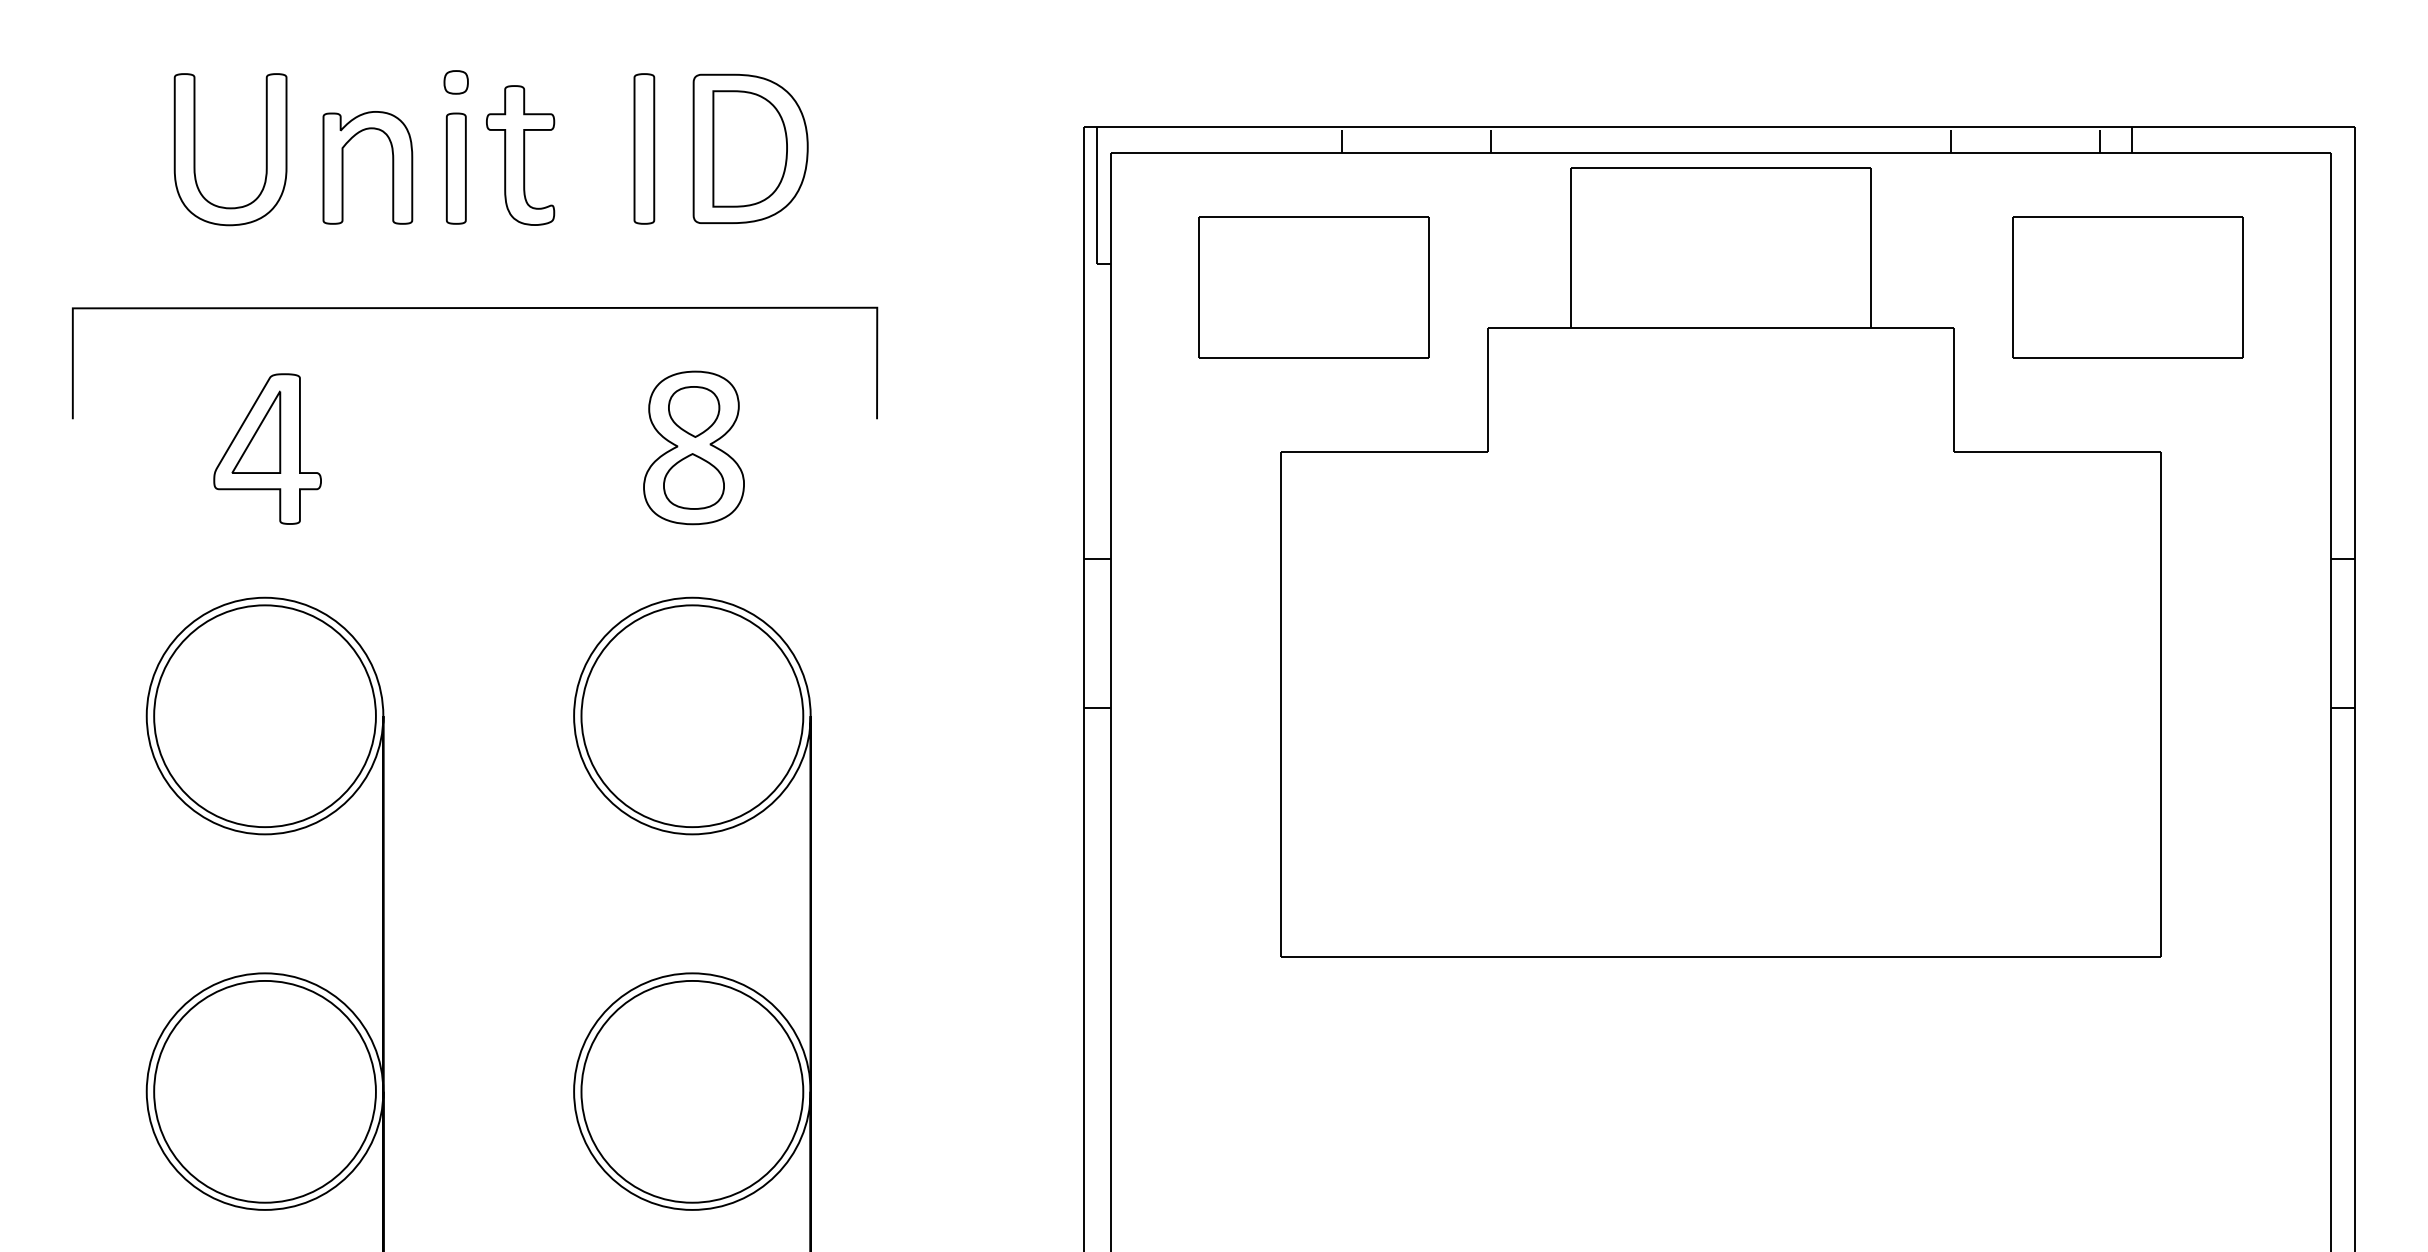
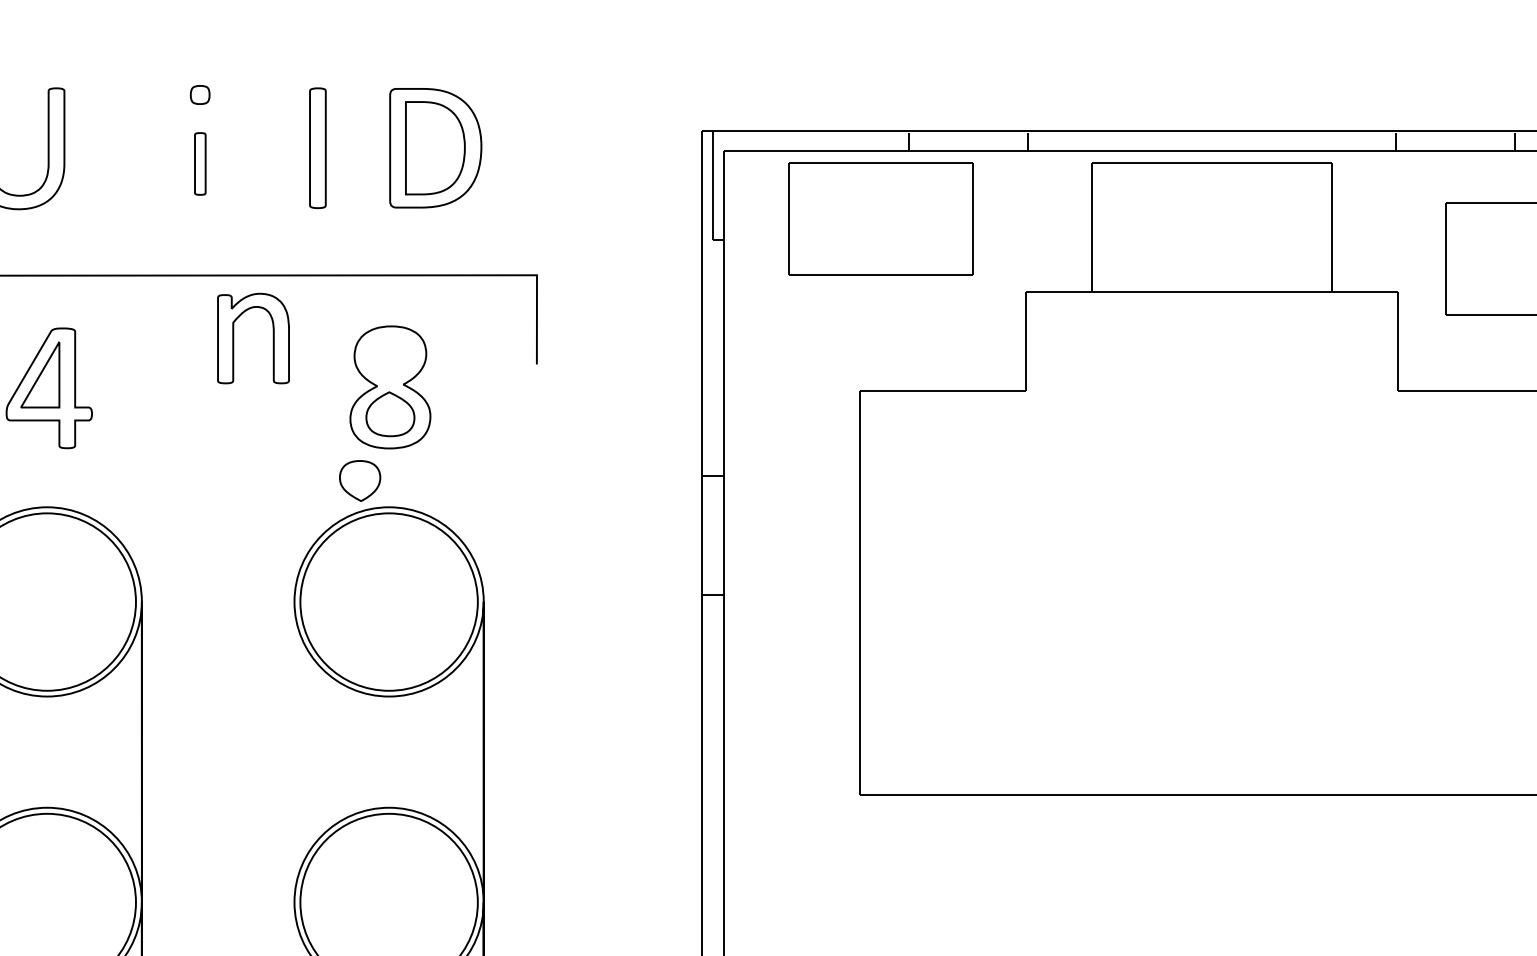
part: (644, 148) -> (318, 147), moved
part: (520, 155) -> (251, 153), removed
part: (343, 167) -> (234, 338), moved
part: (456, 168) -> (200, 163), size x0.7
part: (1313, 287) -> (880, 219), moved
part: (694, 411) -> (360, 480), moved

